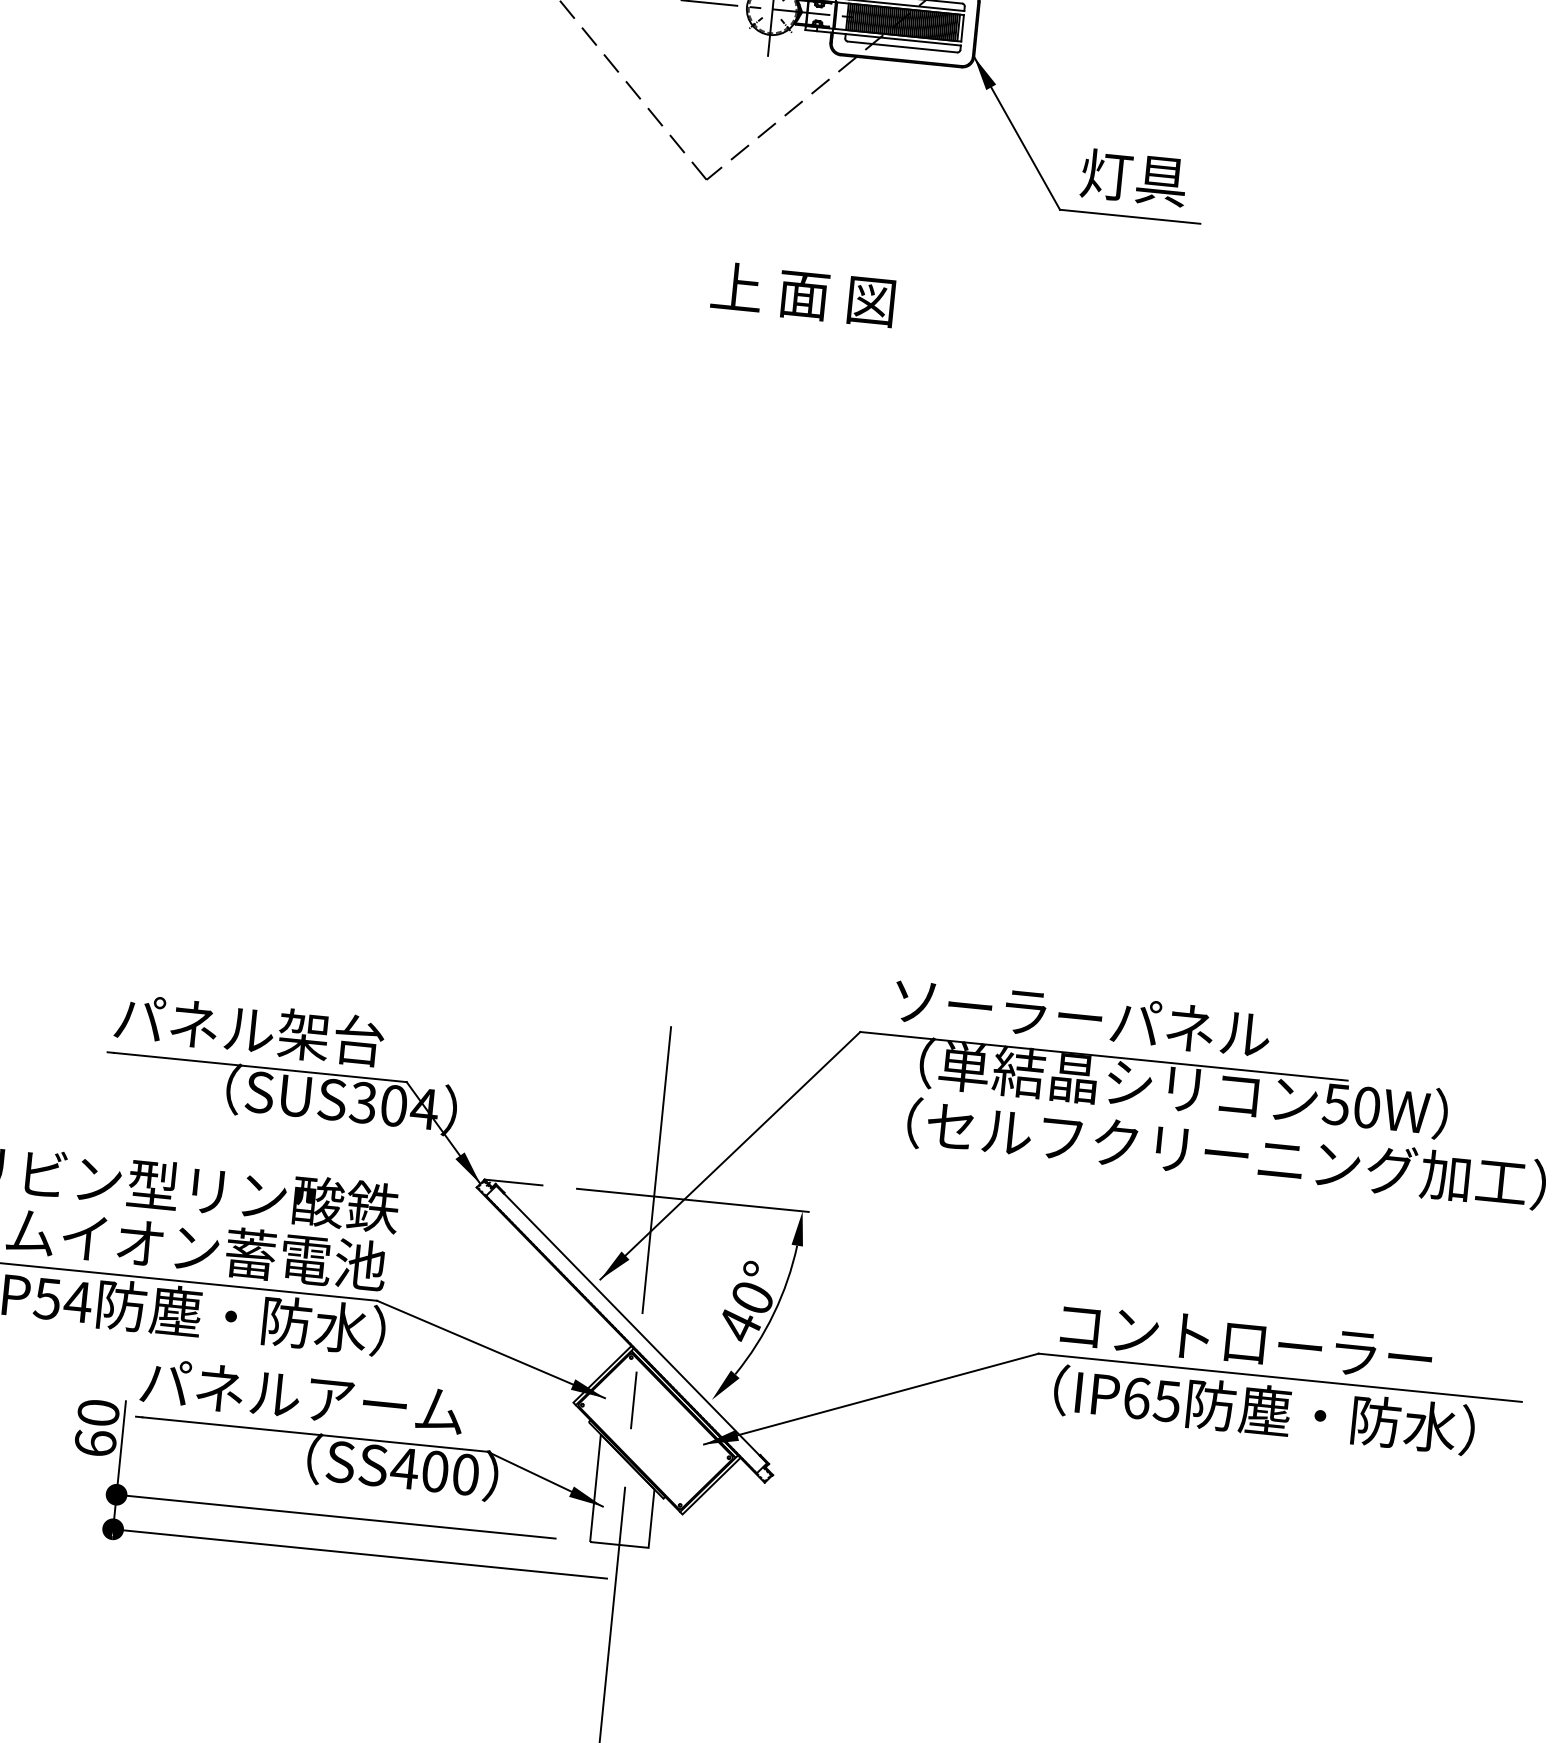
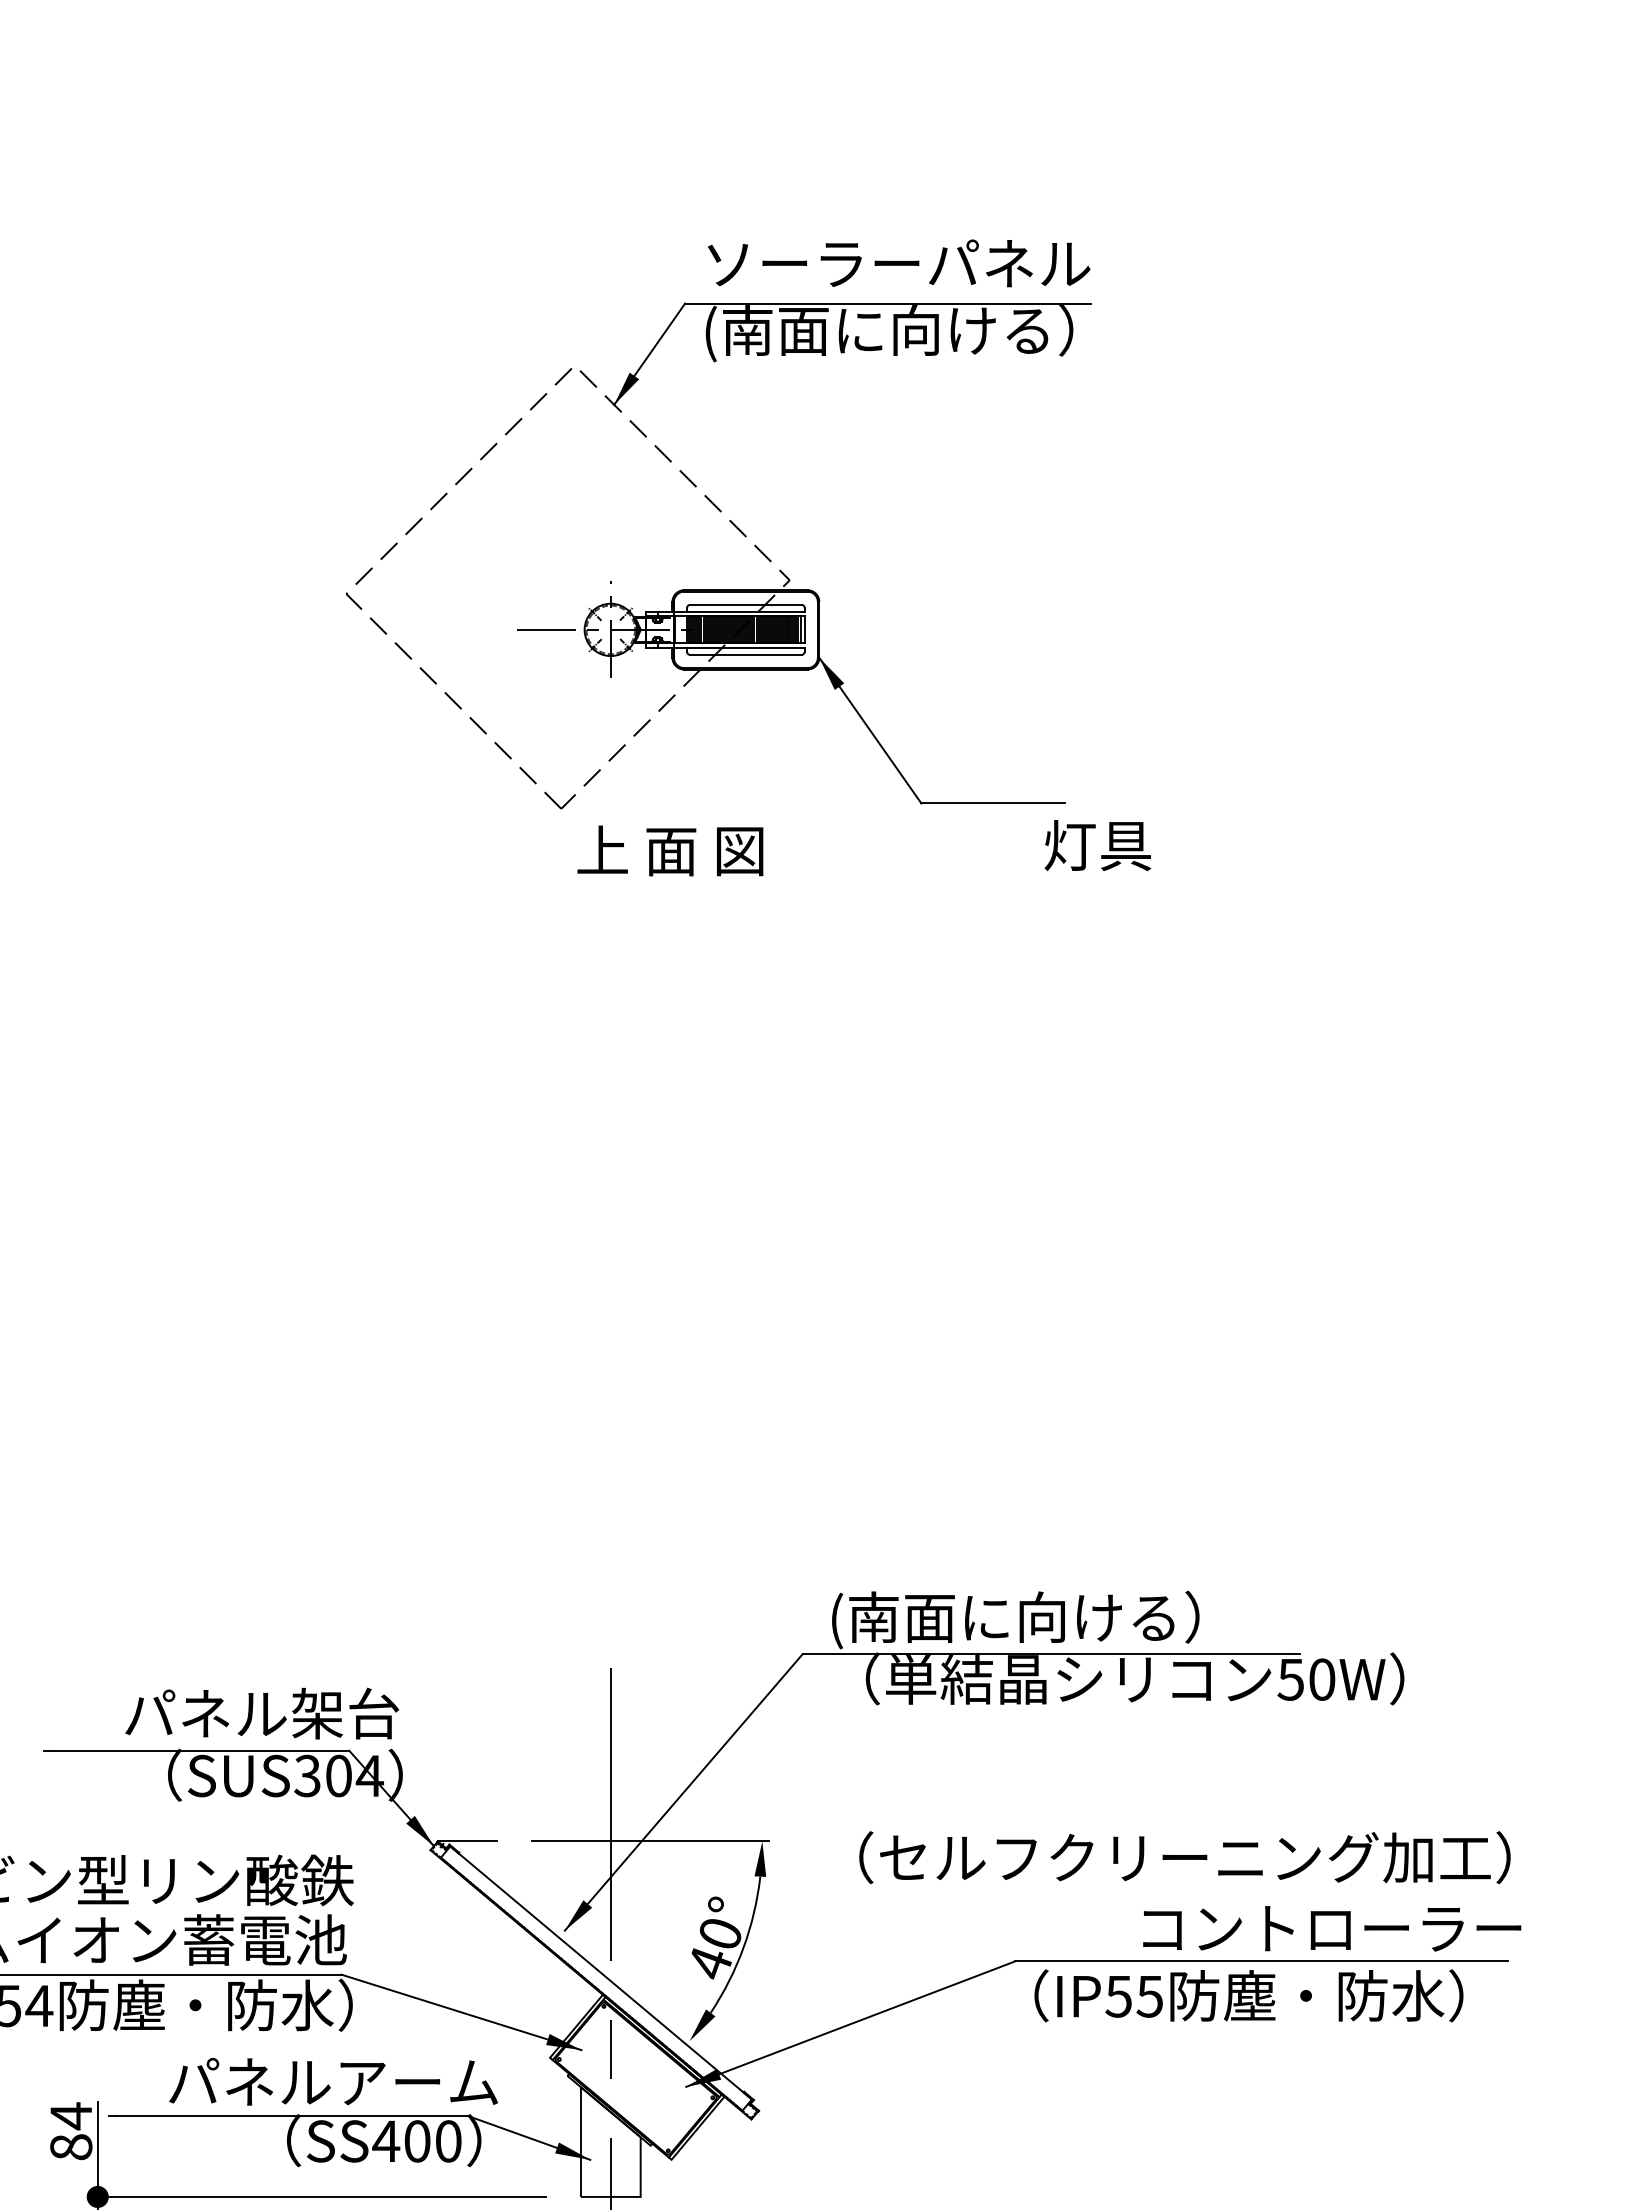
text: (1133, 177) -> (1097, 845), moved
text: (803, 294) -> (670, 850), moved
text: (1081, 1019) -> (1024, 1619), ソーラーパネル -> (南面に向ける）
text: (248, 1029) -> (261, 1713), moved
text: (1226, 1153) -> (1184, 1857), moved
text: (1247, 1341) -> (1332, 1928), moved
text: (302, 1396) -> (333, 2081), moved
text: (1136, 1398) -> (1118, 1996), IP65 -> IP55
text: (97, 1428) -> (71, 2131), 60 -> 84

